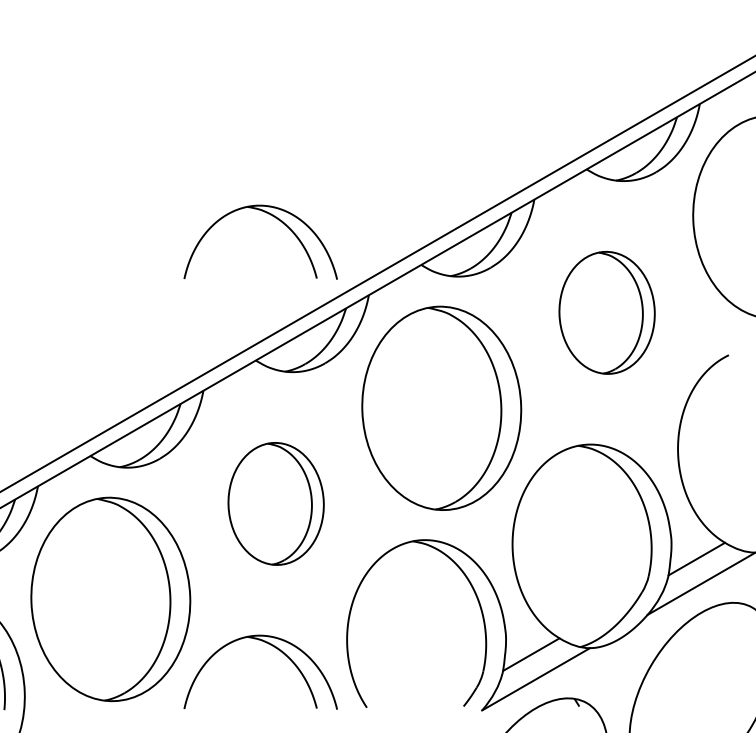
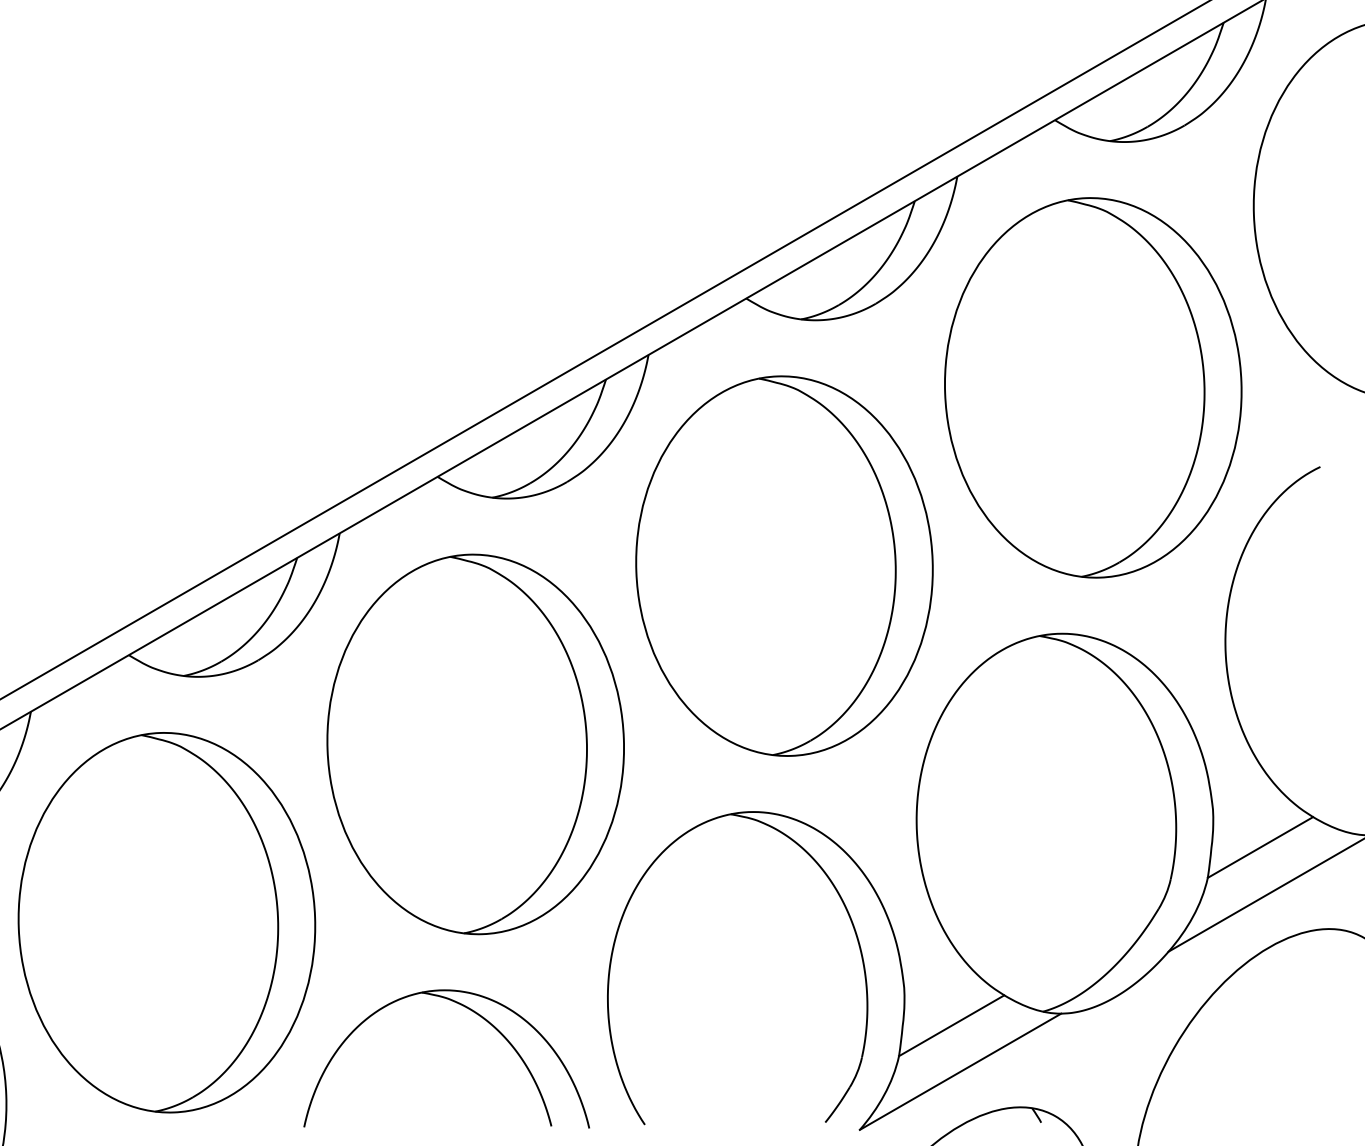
part: (275, 218) -> (474, 211), removed
part: (606, 312) -> (1091, 387), size x1.67
part: (275, 503) -> (474, 743), size x1.67

